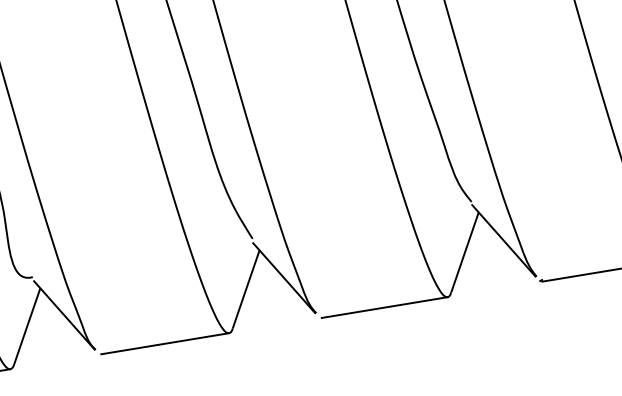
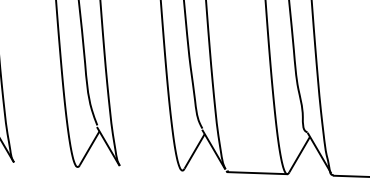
line: (385, 307) -> (152, 169), removed
line: (163, 342) -> (46, 165), removed

